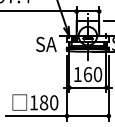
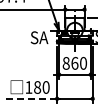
text: (76, 74) -> (65, 63), 160 -> 860
line: (35, 115) -> (30, 98), solid -> dashed

